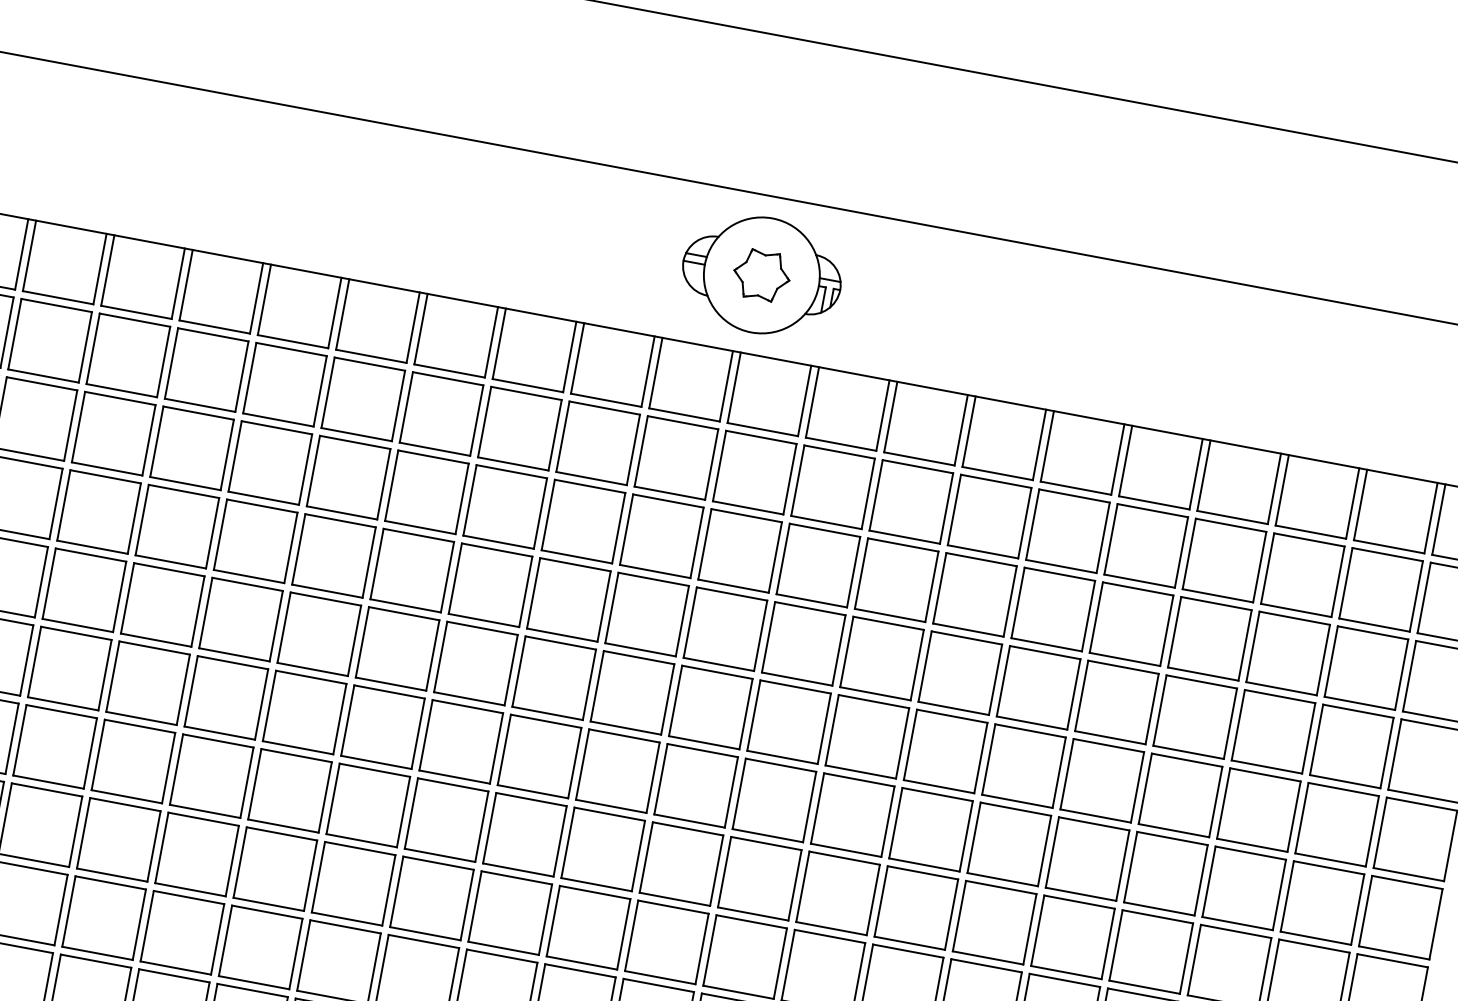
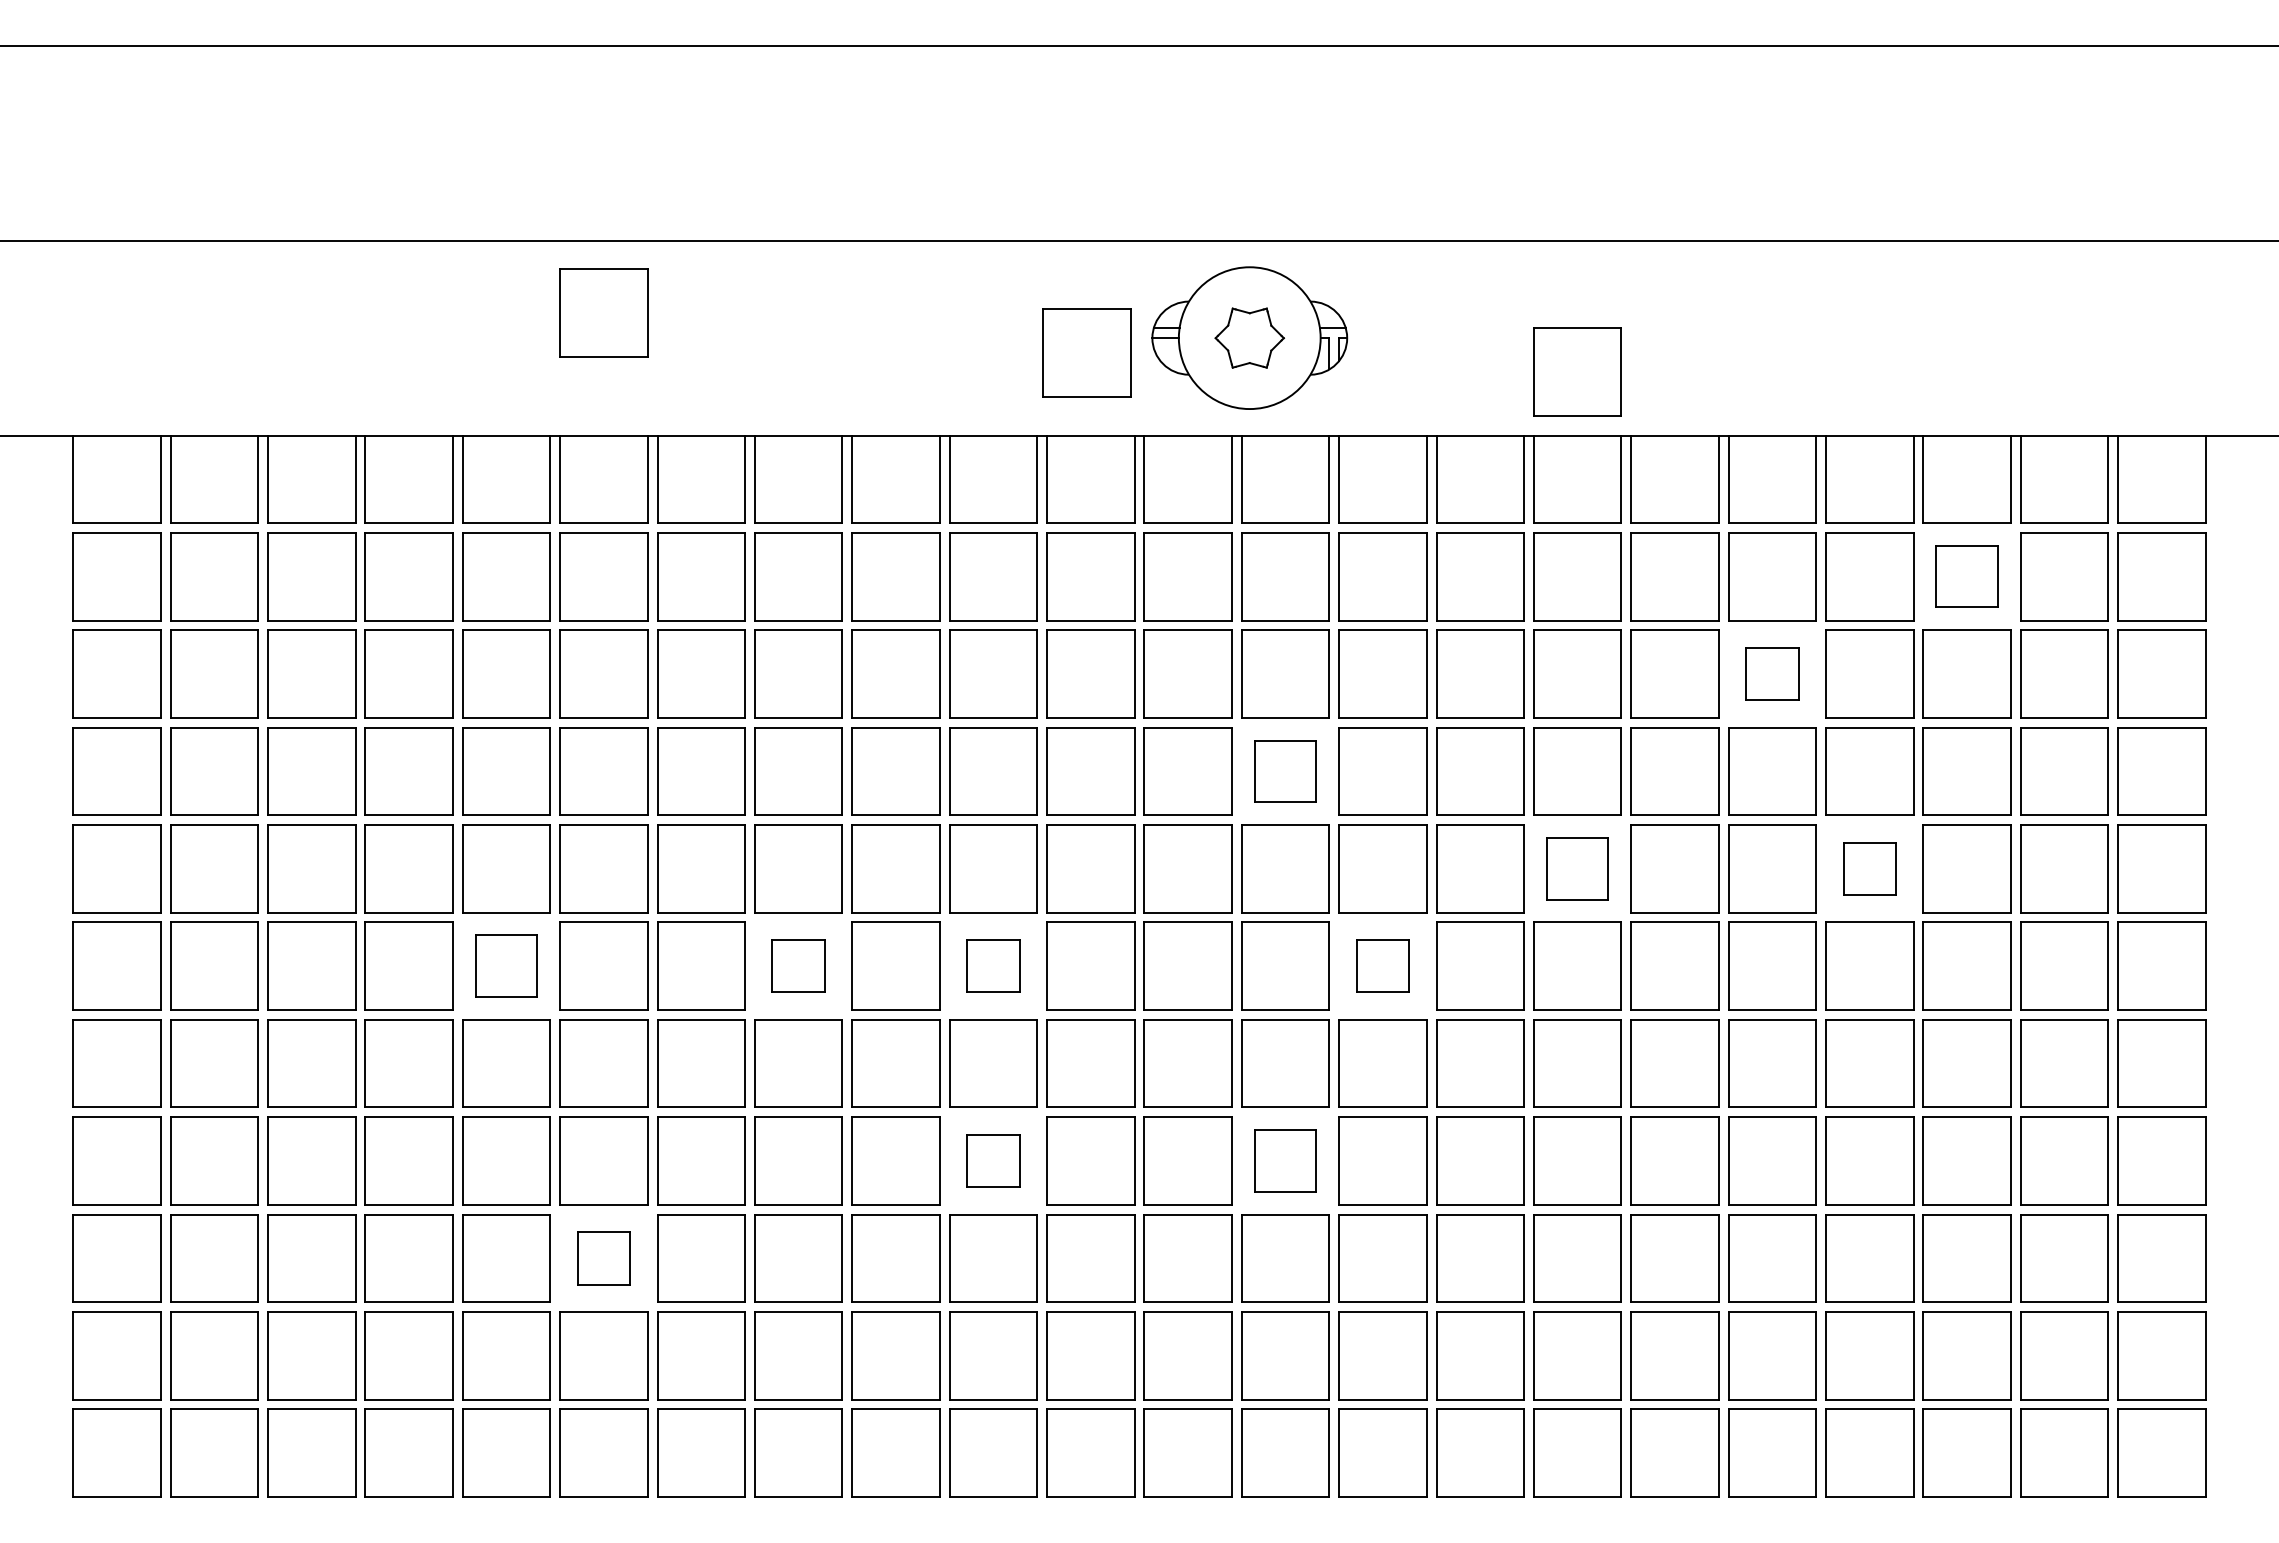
part: (246, 157) -> (603, 312), added
part: (628, 262) -> (1086, 352), added
part: (1020, 351) -> (1577, 371), added
part: (1302, 574) -> (1966, 576), size x0.7
part: (1131, 623) -> (1772, 673), size x0.6
part: (725, 629) -> (1285, 771), size x0.7
part: (69, 668) -> (506, 965), size x0.7
part: (304, 711) -> (798, 965), size x0.6
part: (461, 741) -> (993, 965), size x0.6
part: (945, 751) -> (1577, 868), size x0.7
part: (1180, 795) -> (1869, 868), size x0.6
part: (774, 799) -> (1382, 965), size x0.6
part: (432, 898) -> (993, 1160), size x0.6
part: (103, 918) -> (603, 1258), size x0.6
part: (666, 942) -> (1285, 1160), size x0.7

